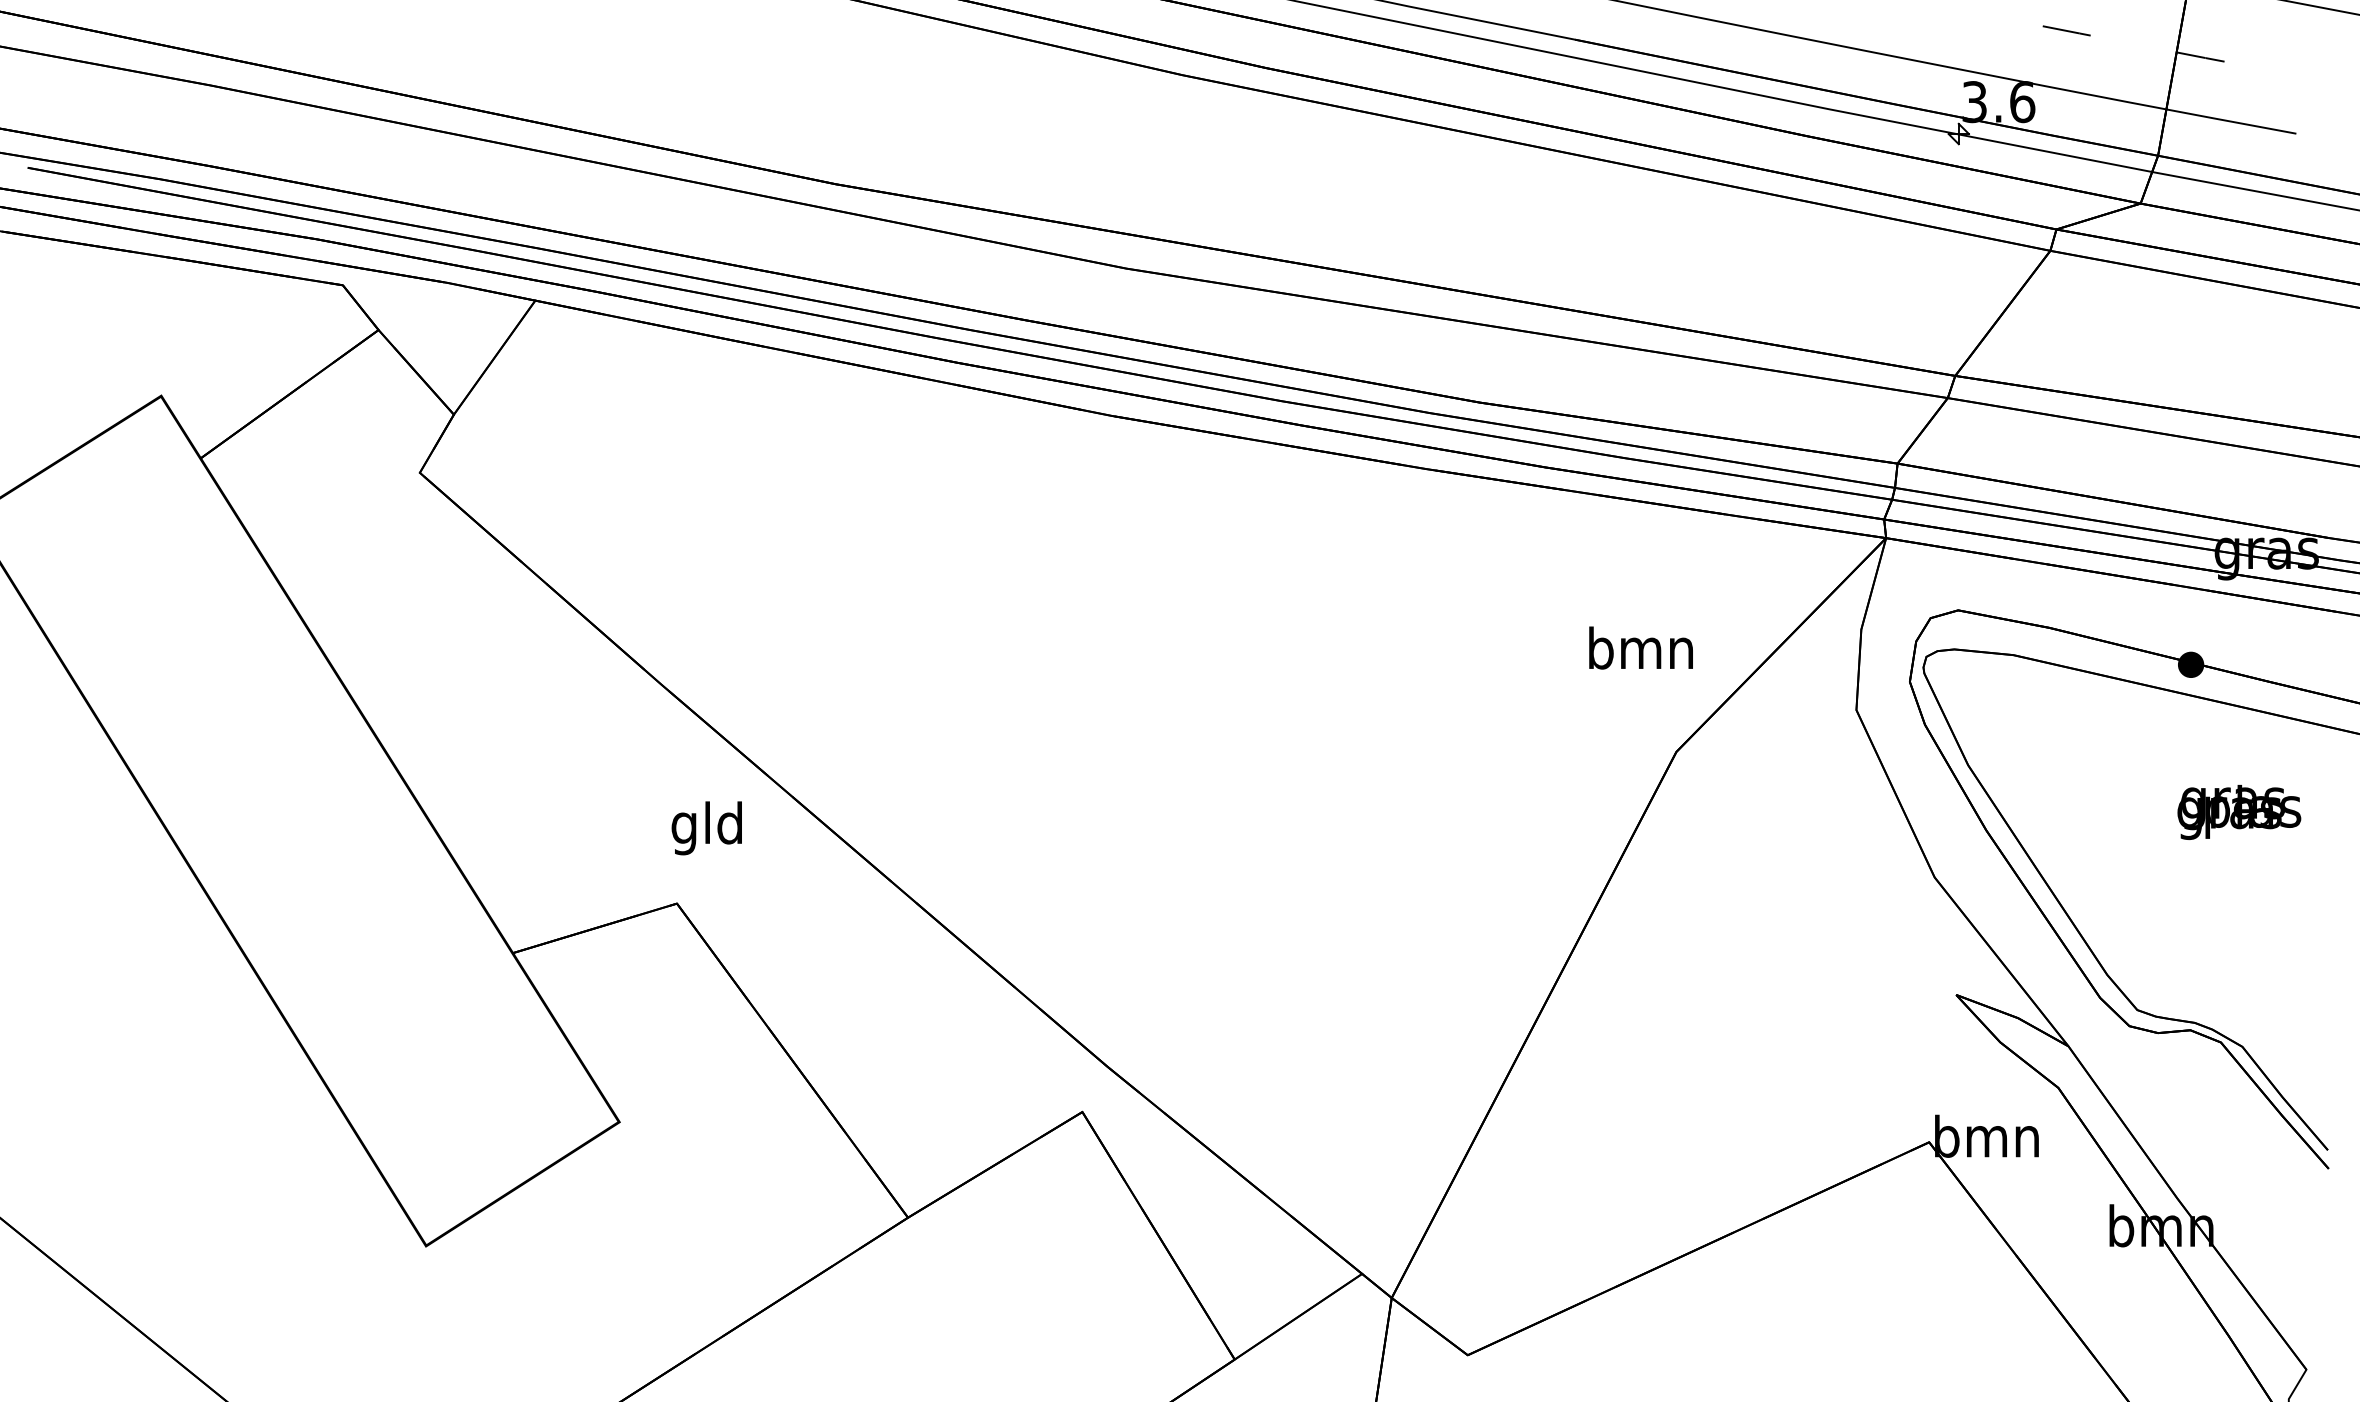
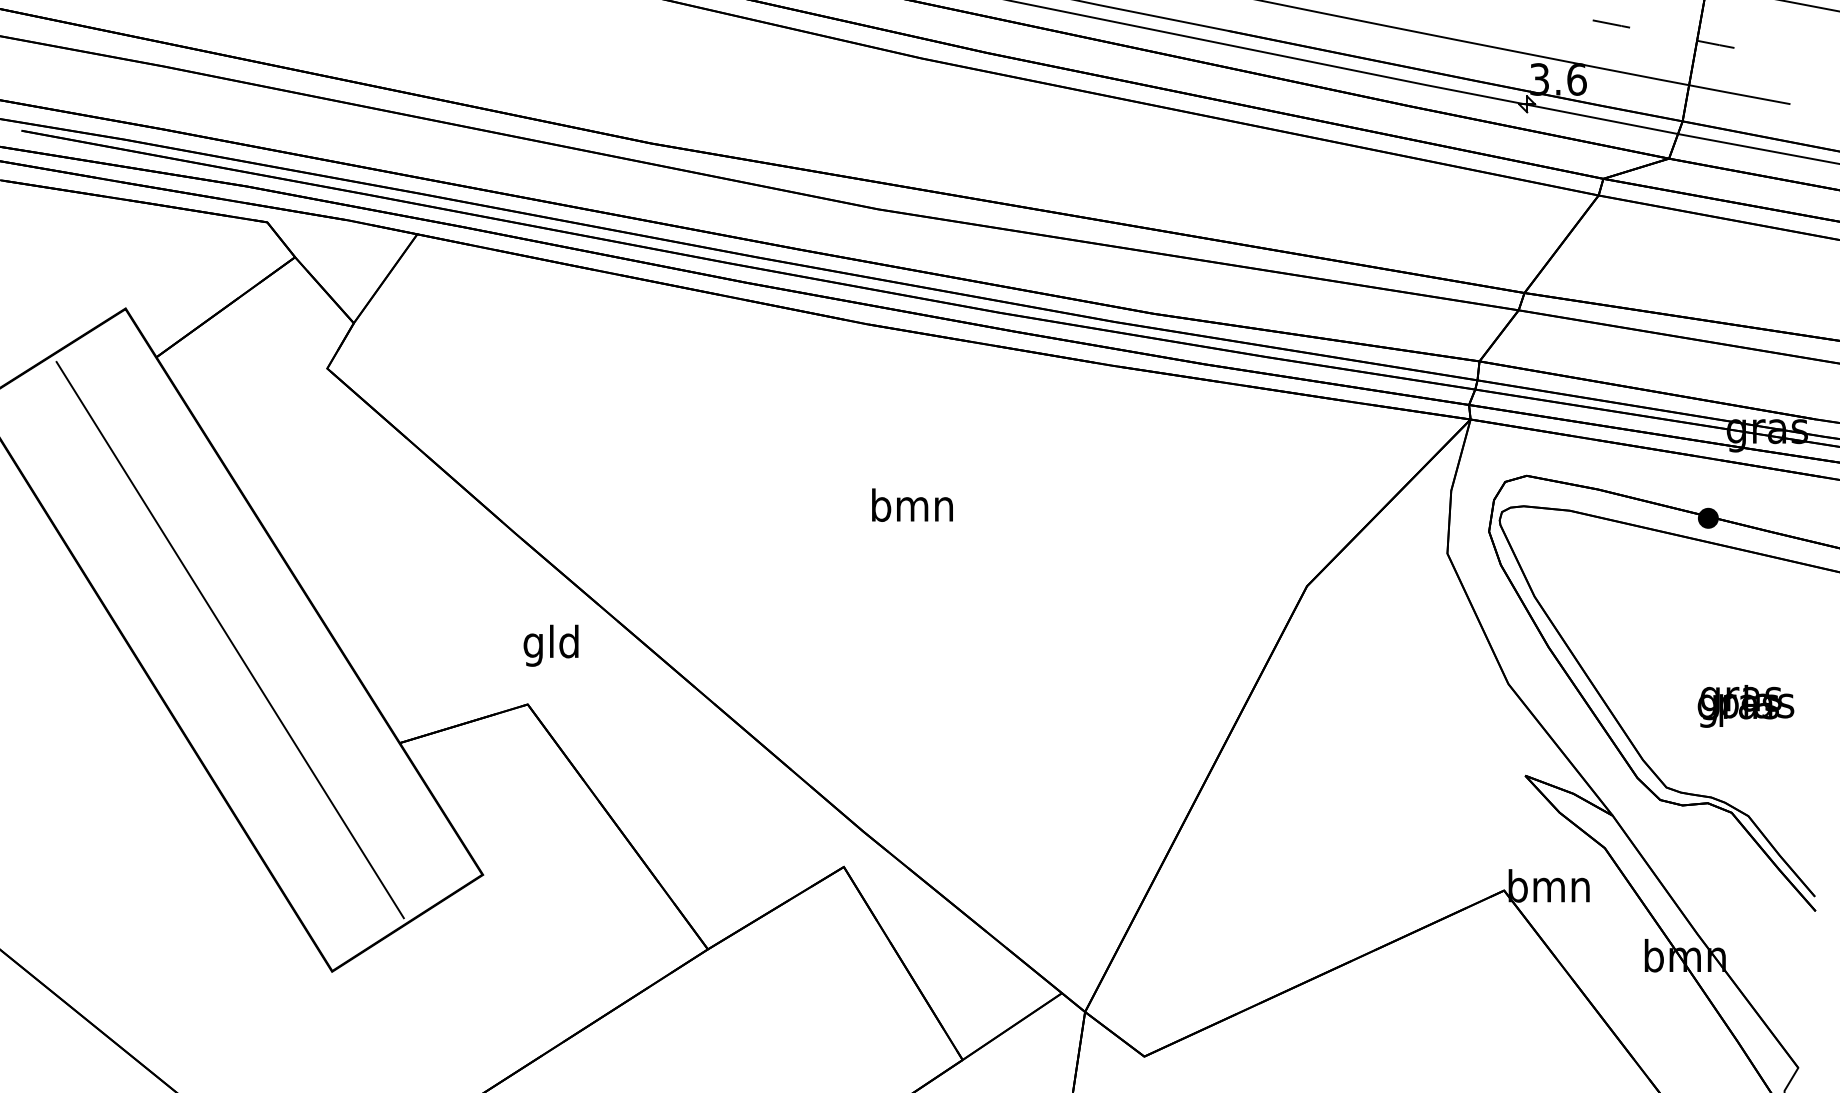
text: (1641, 647) -> (912, 504), moved
text: (2238, 812) -> (1745, 706), moved
line: (294, 821) -> (229, 640), added

